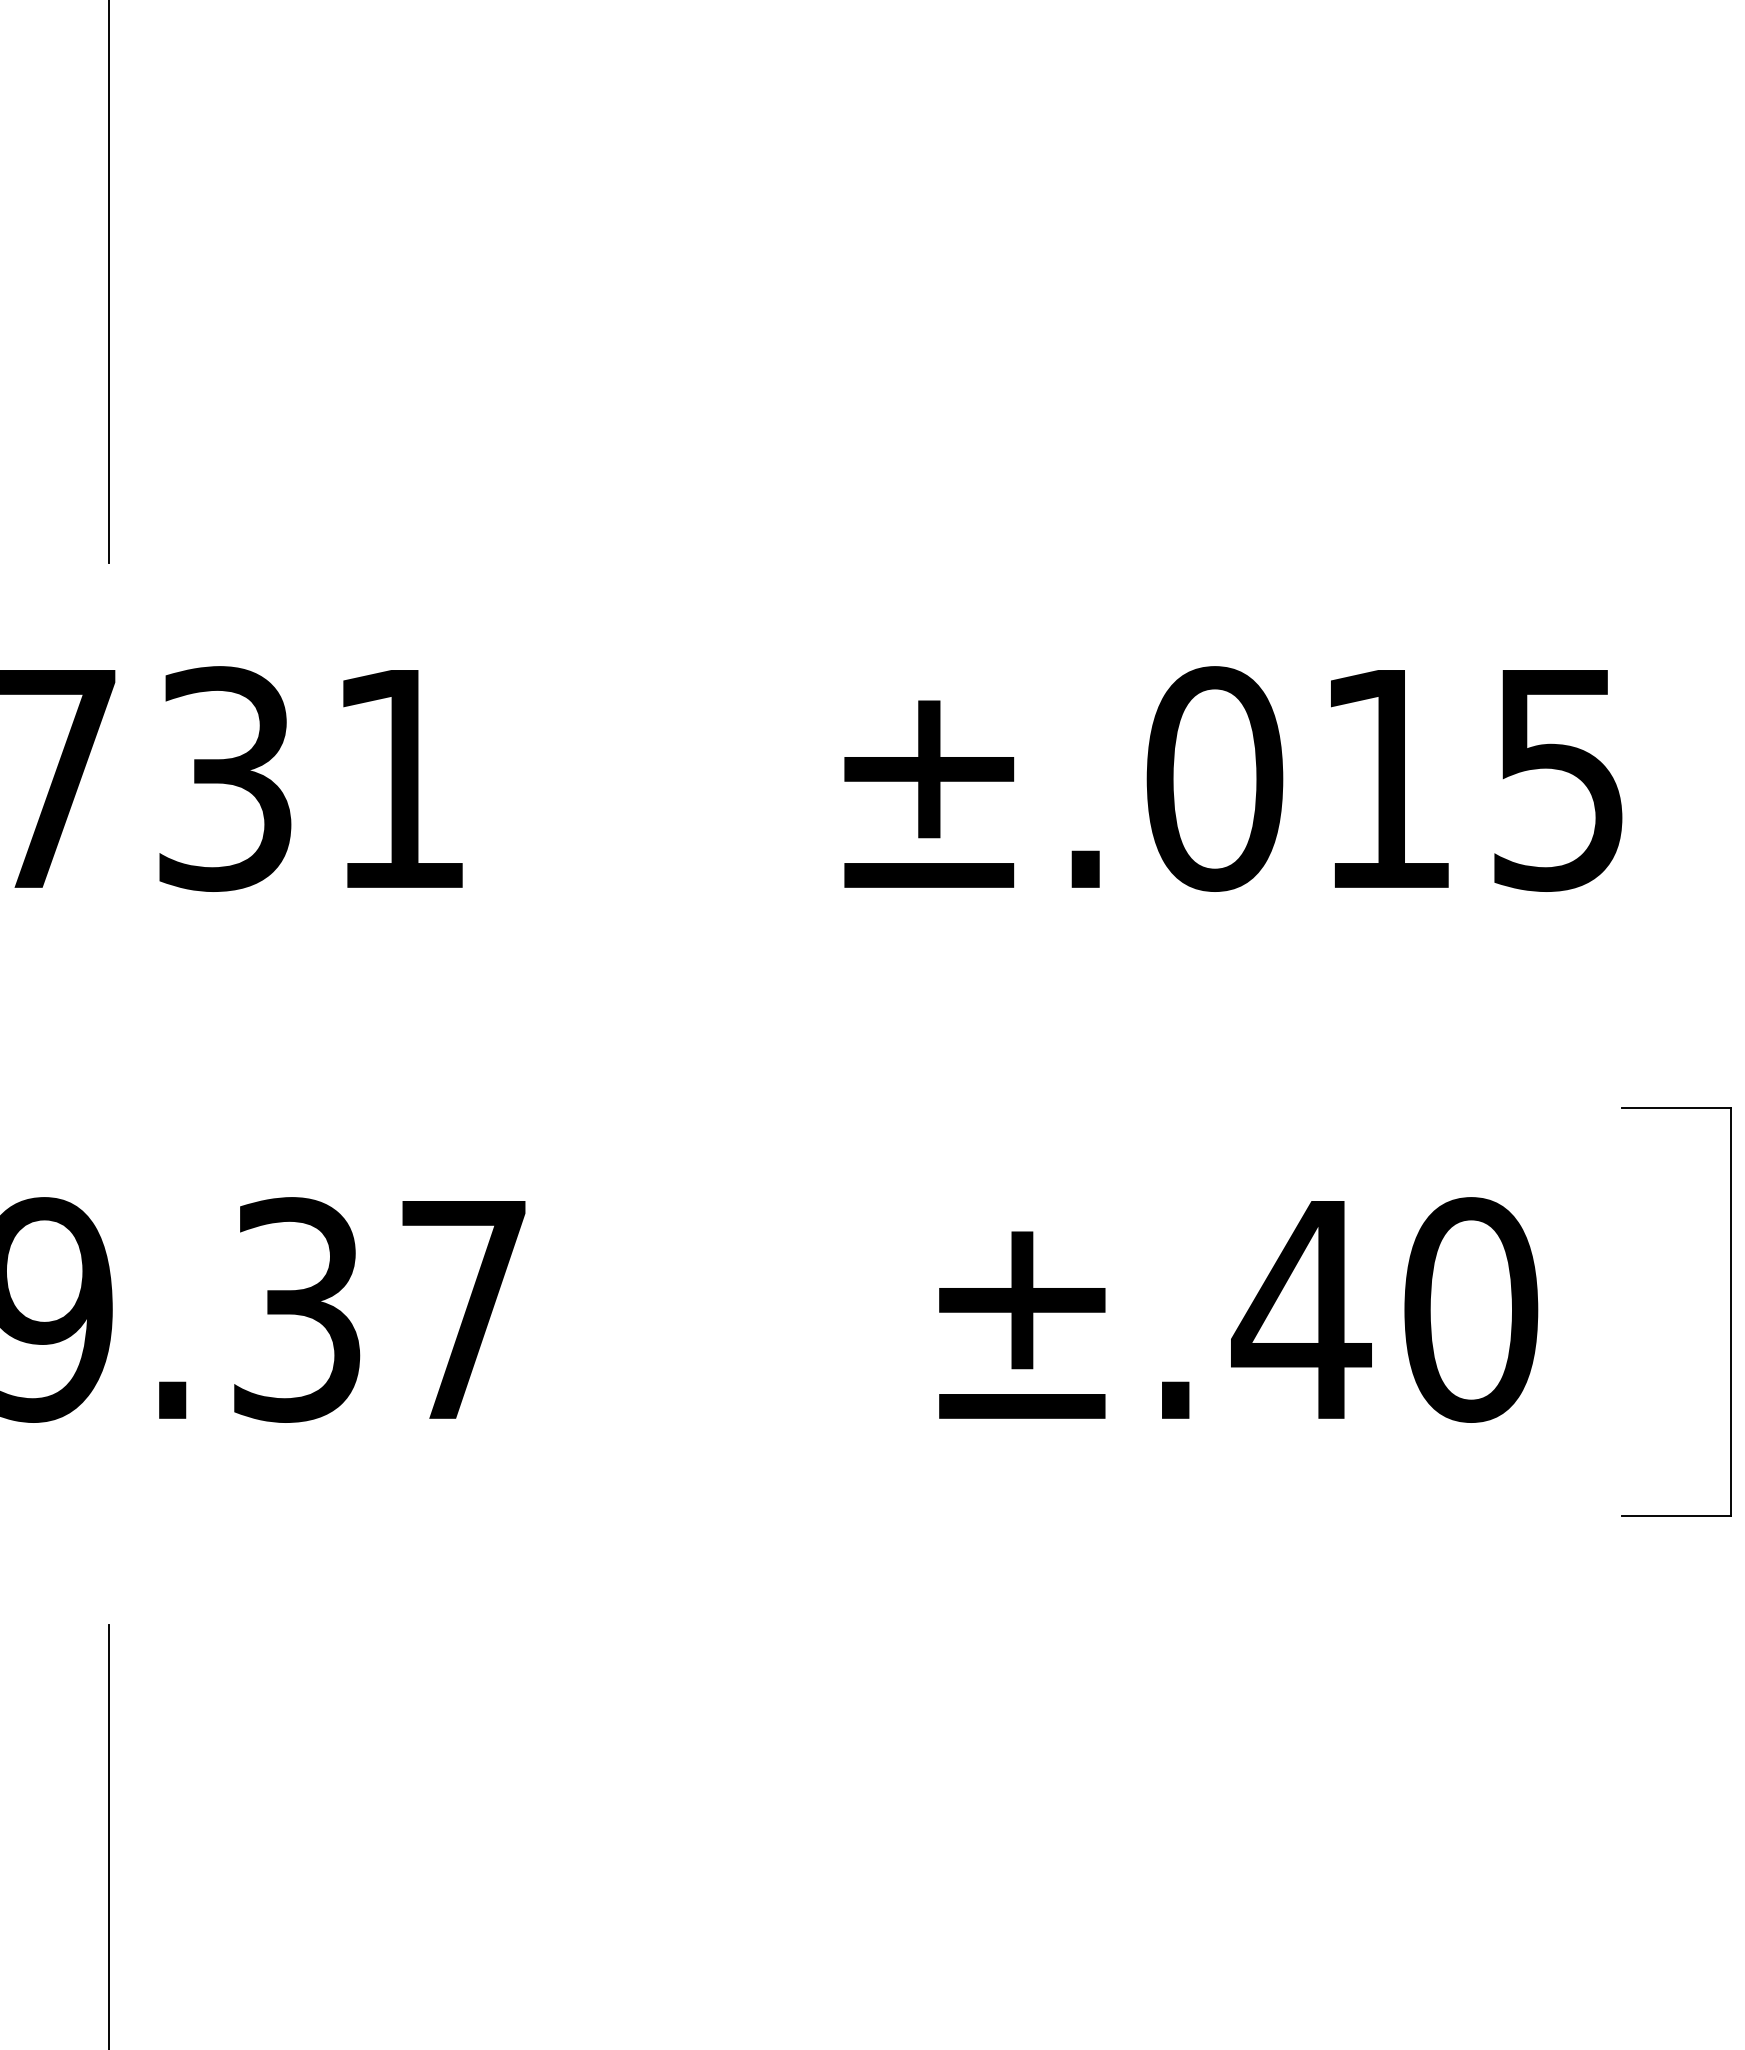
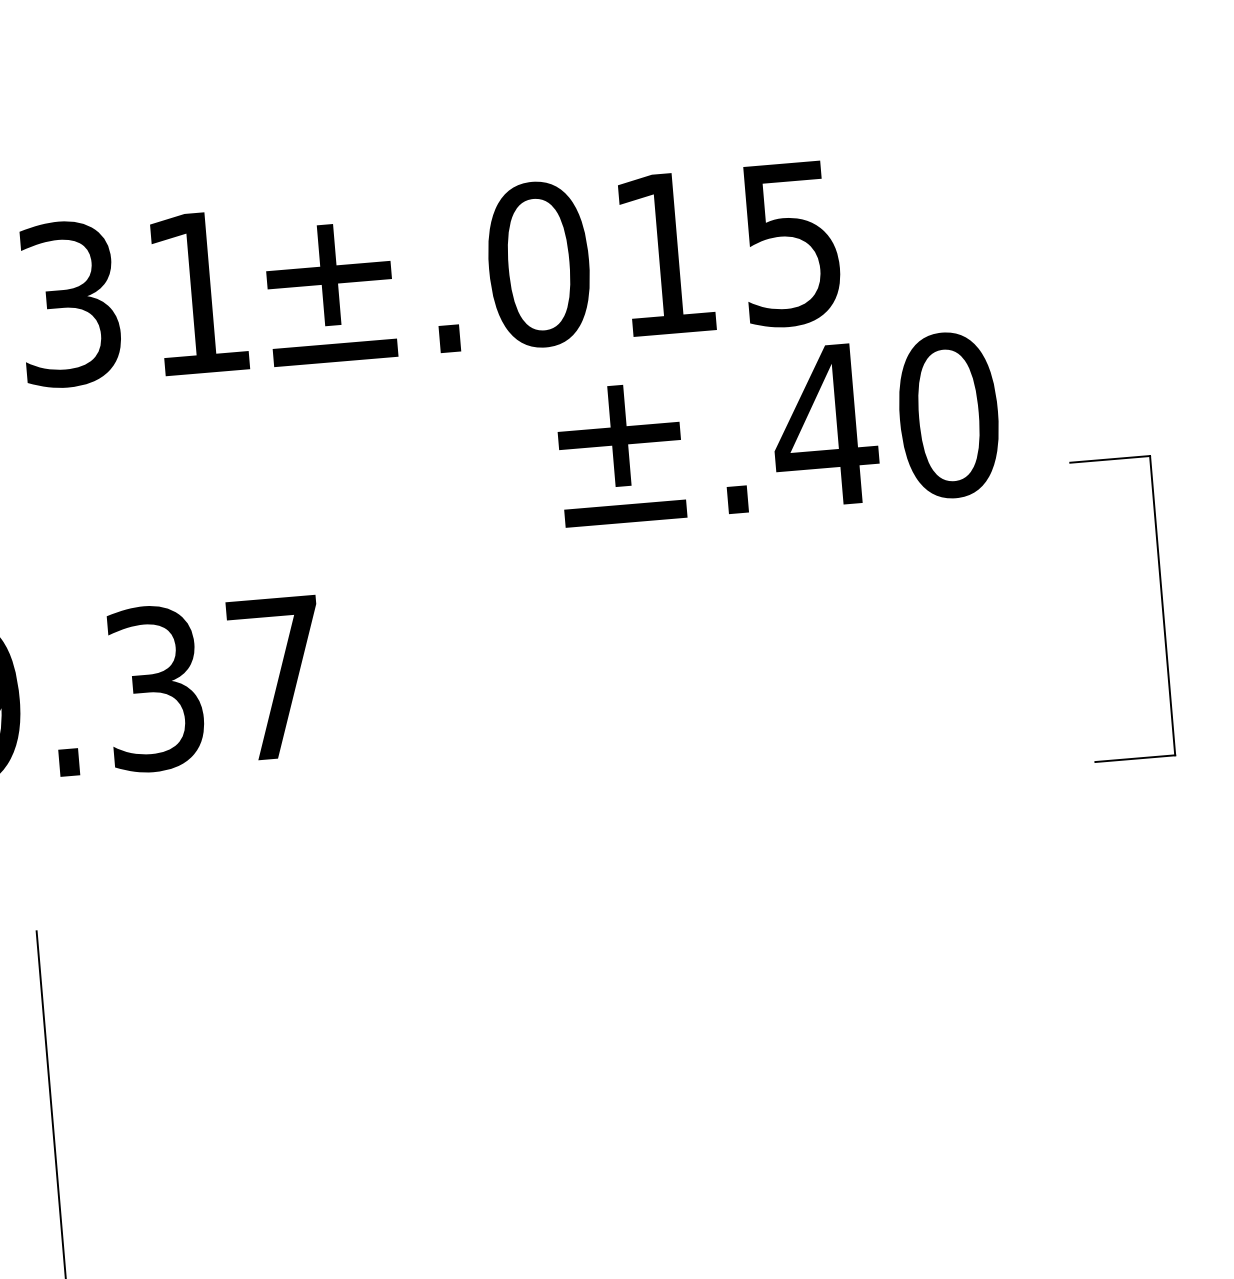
text: (1233, 778) -> (552, 263), moved
text: (1238, 1309) -> (778, 429), moved
part: (1730, 1311) -> (1162, 605), moved

